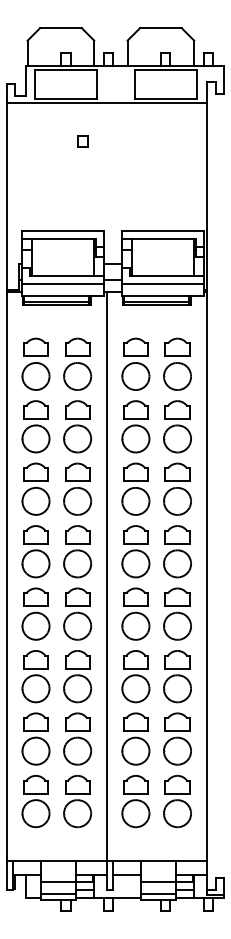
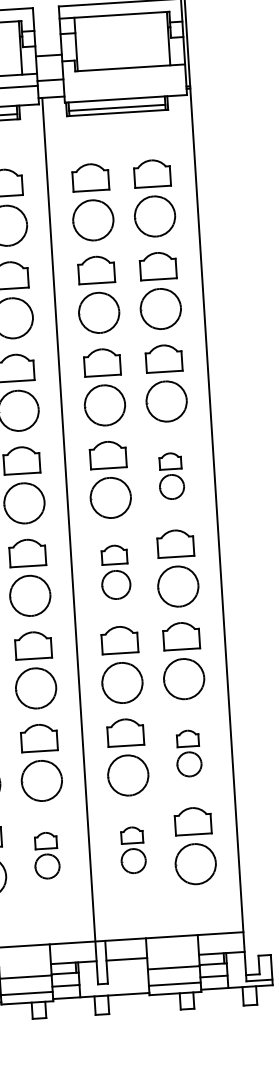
line: (162, 283) -> (124, 80), removed
part: (177, 551) -> (171, 475), size x0.6
part: (135, 613) -> (114, 571), size x0.7
part: (177, 738) -> (188, 752), size x0.6
part: (77, 801) -> (46, 855), size x0.6
part: (135, 801) -> (132, 850), size x0.6

